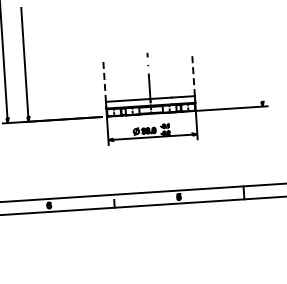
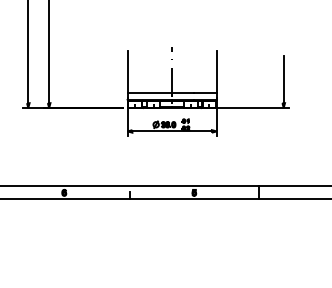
line: (193, 74) -> (216, 71), dashed -> solid
line: (260, 78) -> (283, 79), added
line: (104, 80) -> (127, 71), dashed -> solid

